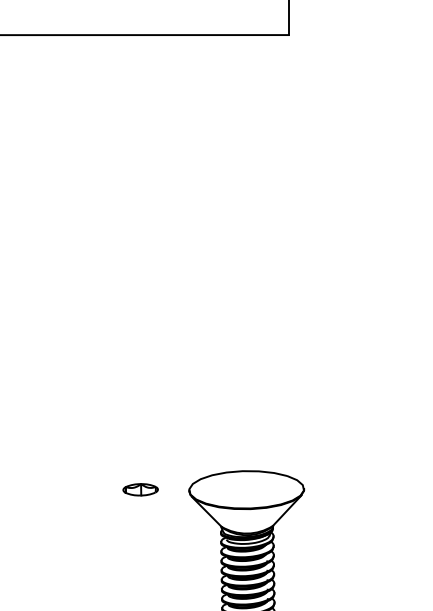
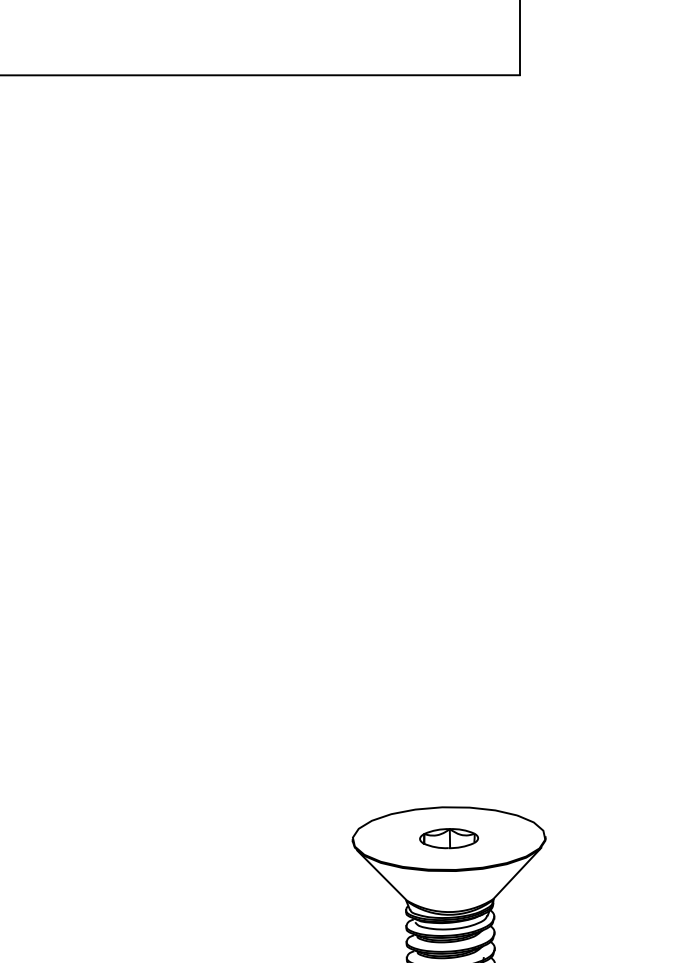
part: (140, 489) -> (448, 838), moved

